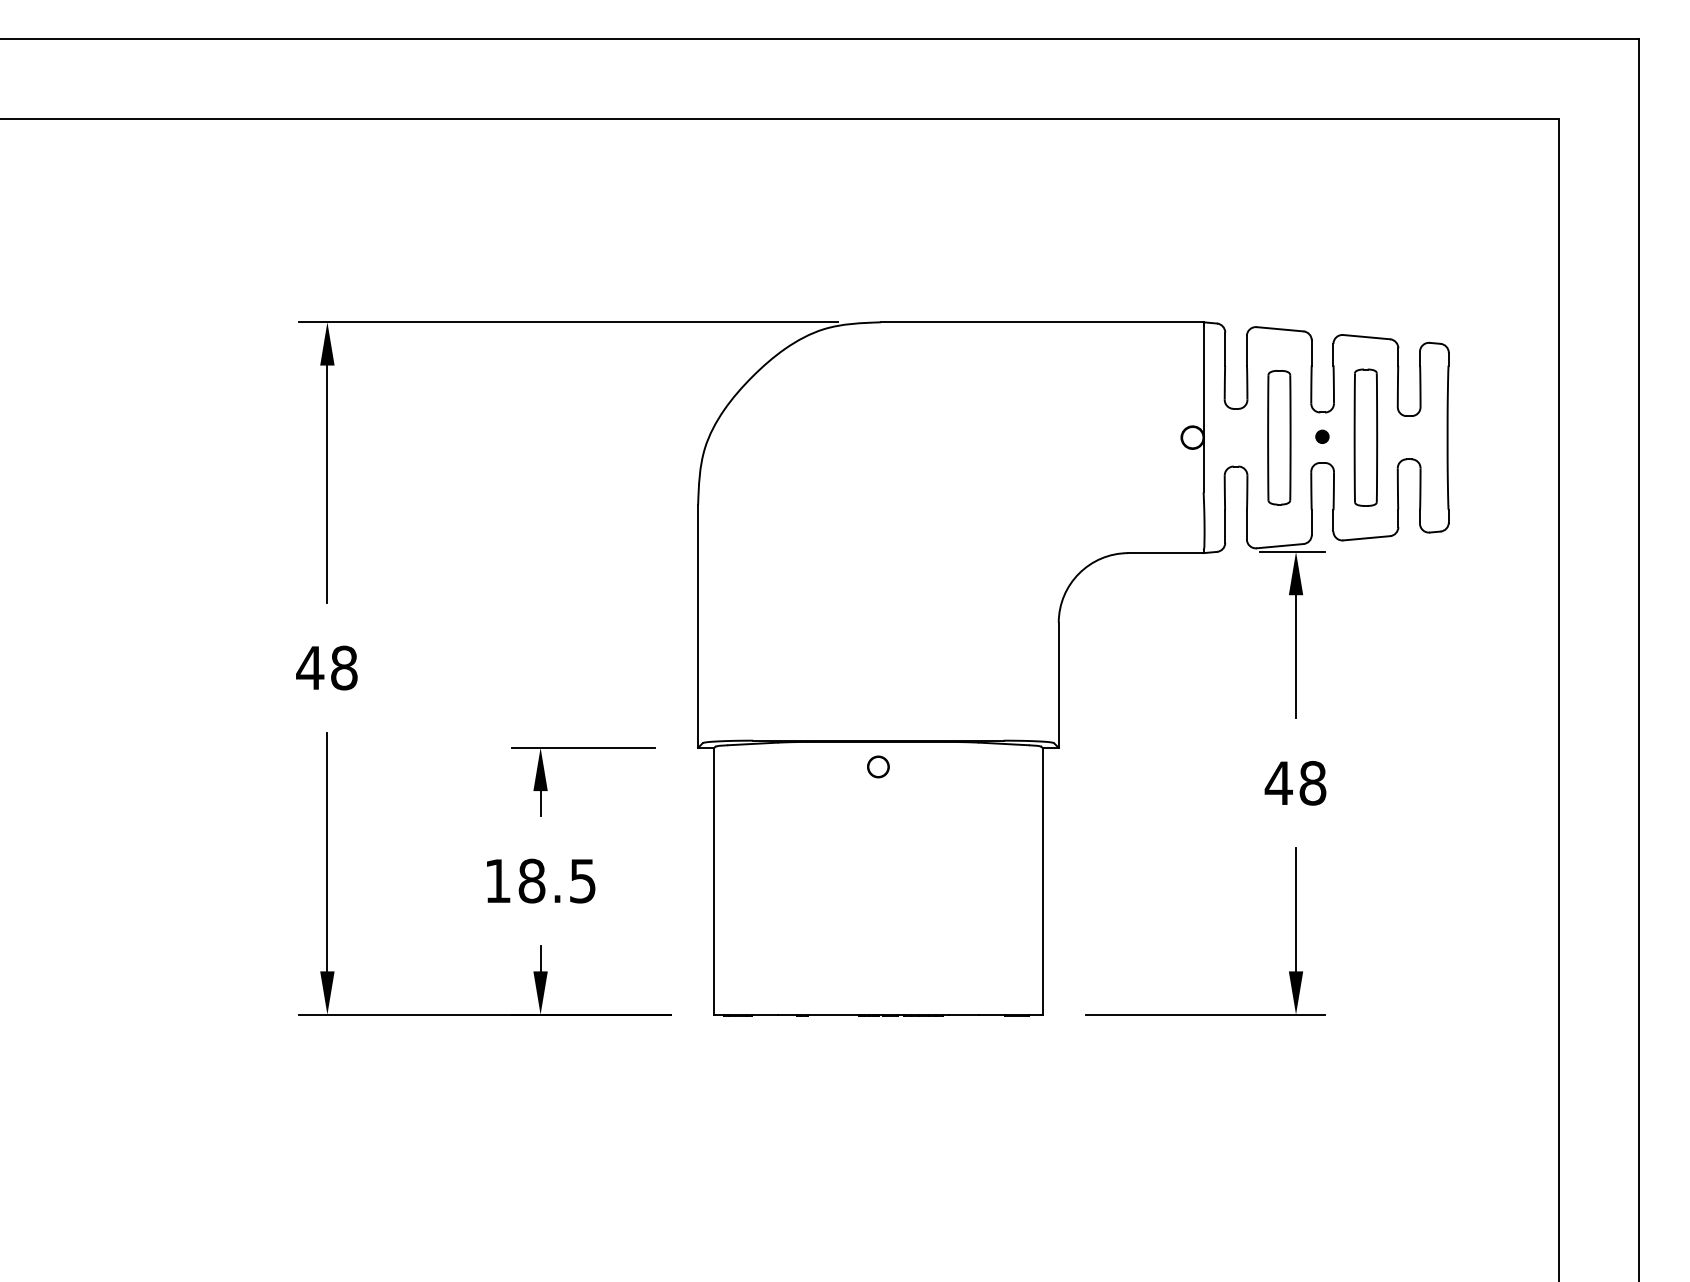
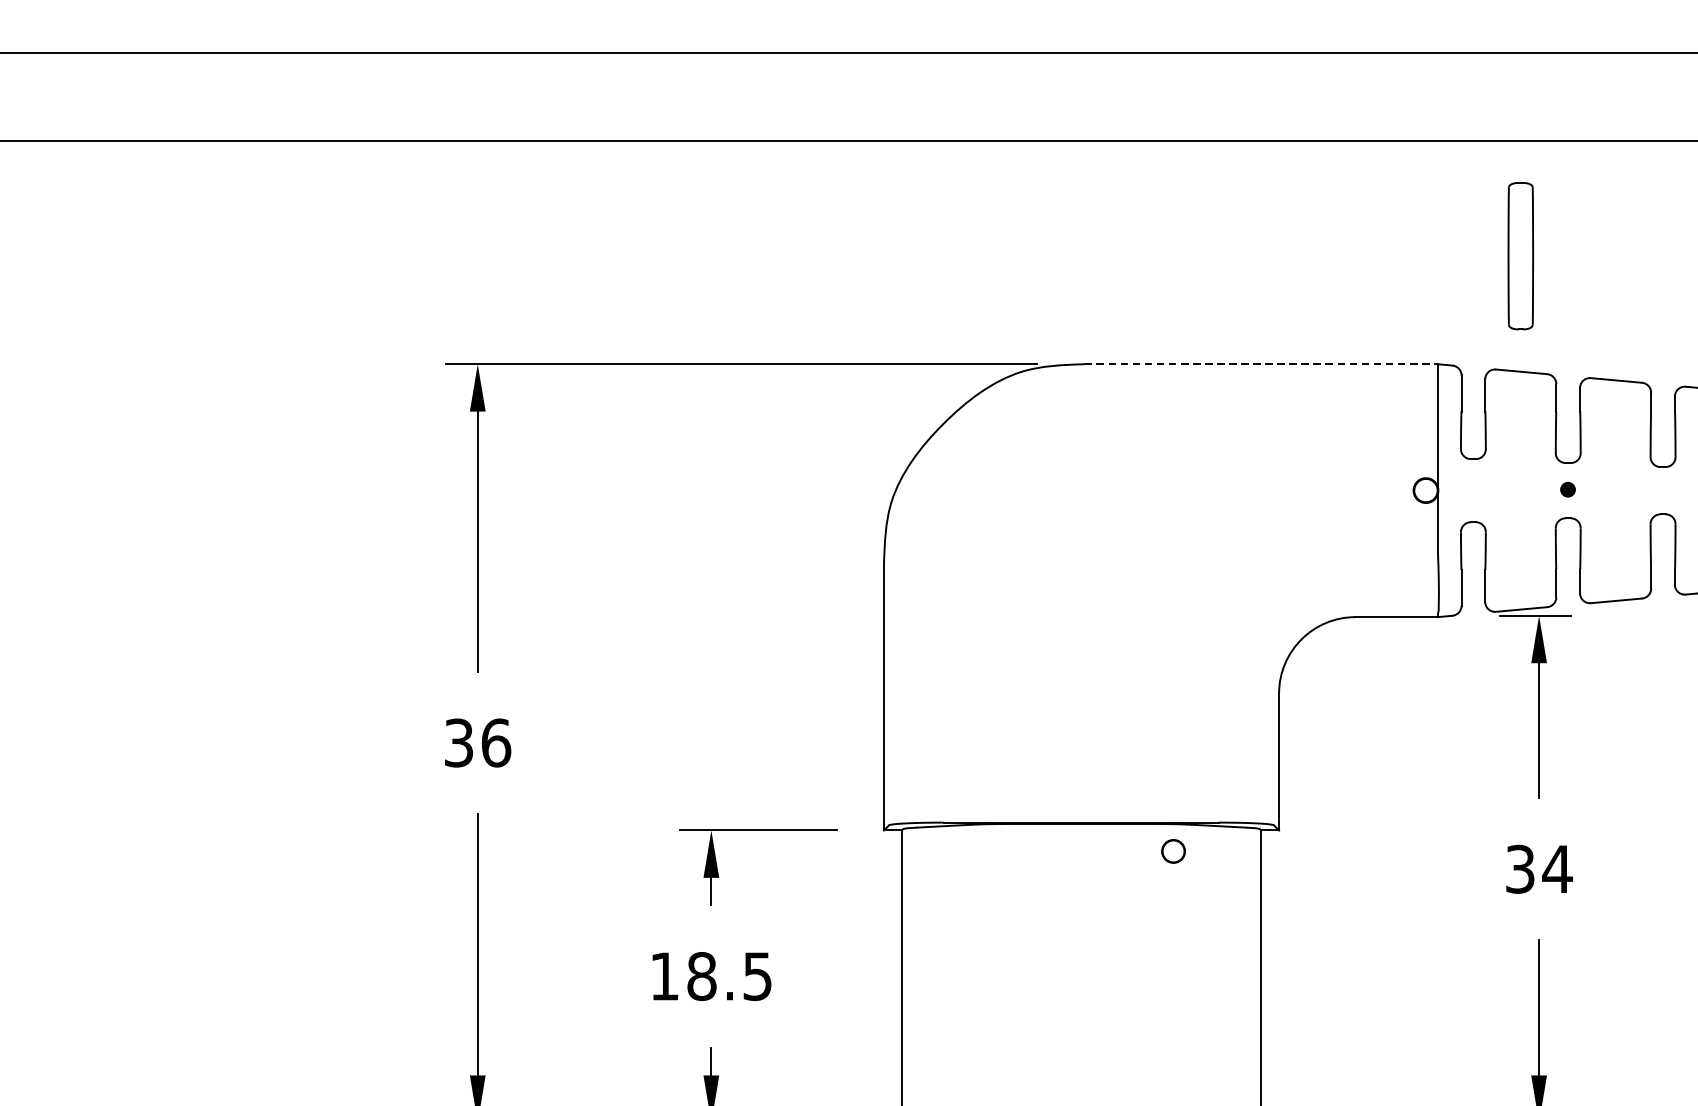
line: (1042, 322) -> (1261, 364), solid -> dashed
part: (1279, 437) -> (1520, 255), moved
part: (1365, 437) -> (1615, 490), removed
text: (326, 667) -> (476, 742), 48 -> 36
part: (878, 766) -> (1173, 850), moved
text: (1295, 783) -> (1538, 869), 48 -> 34

